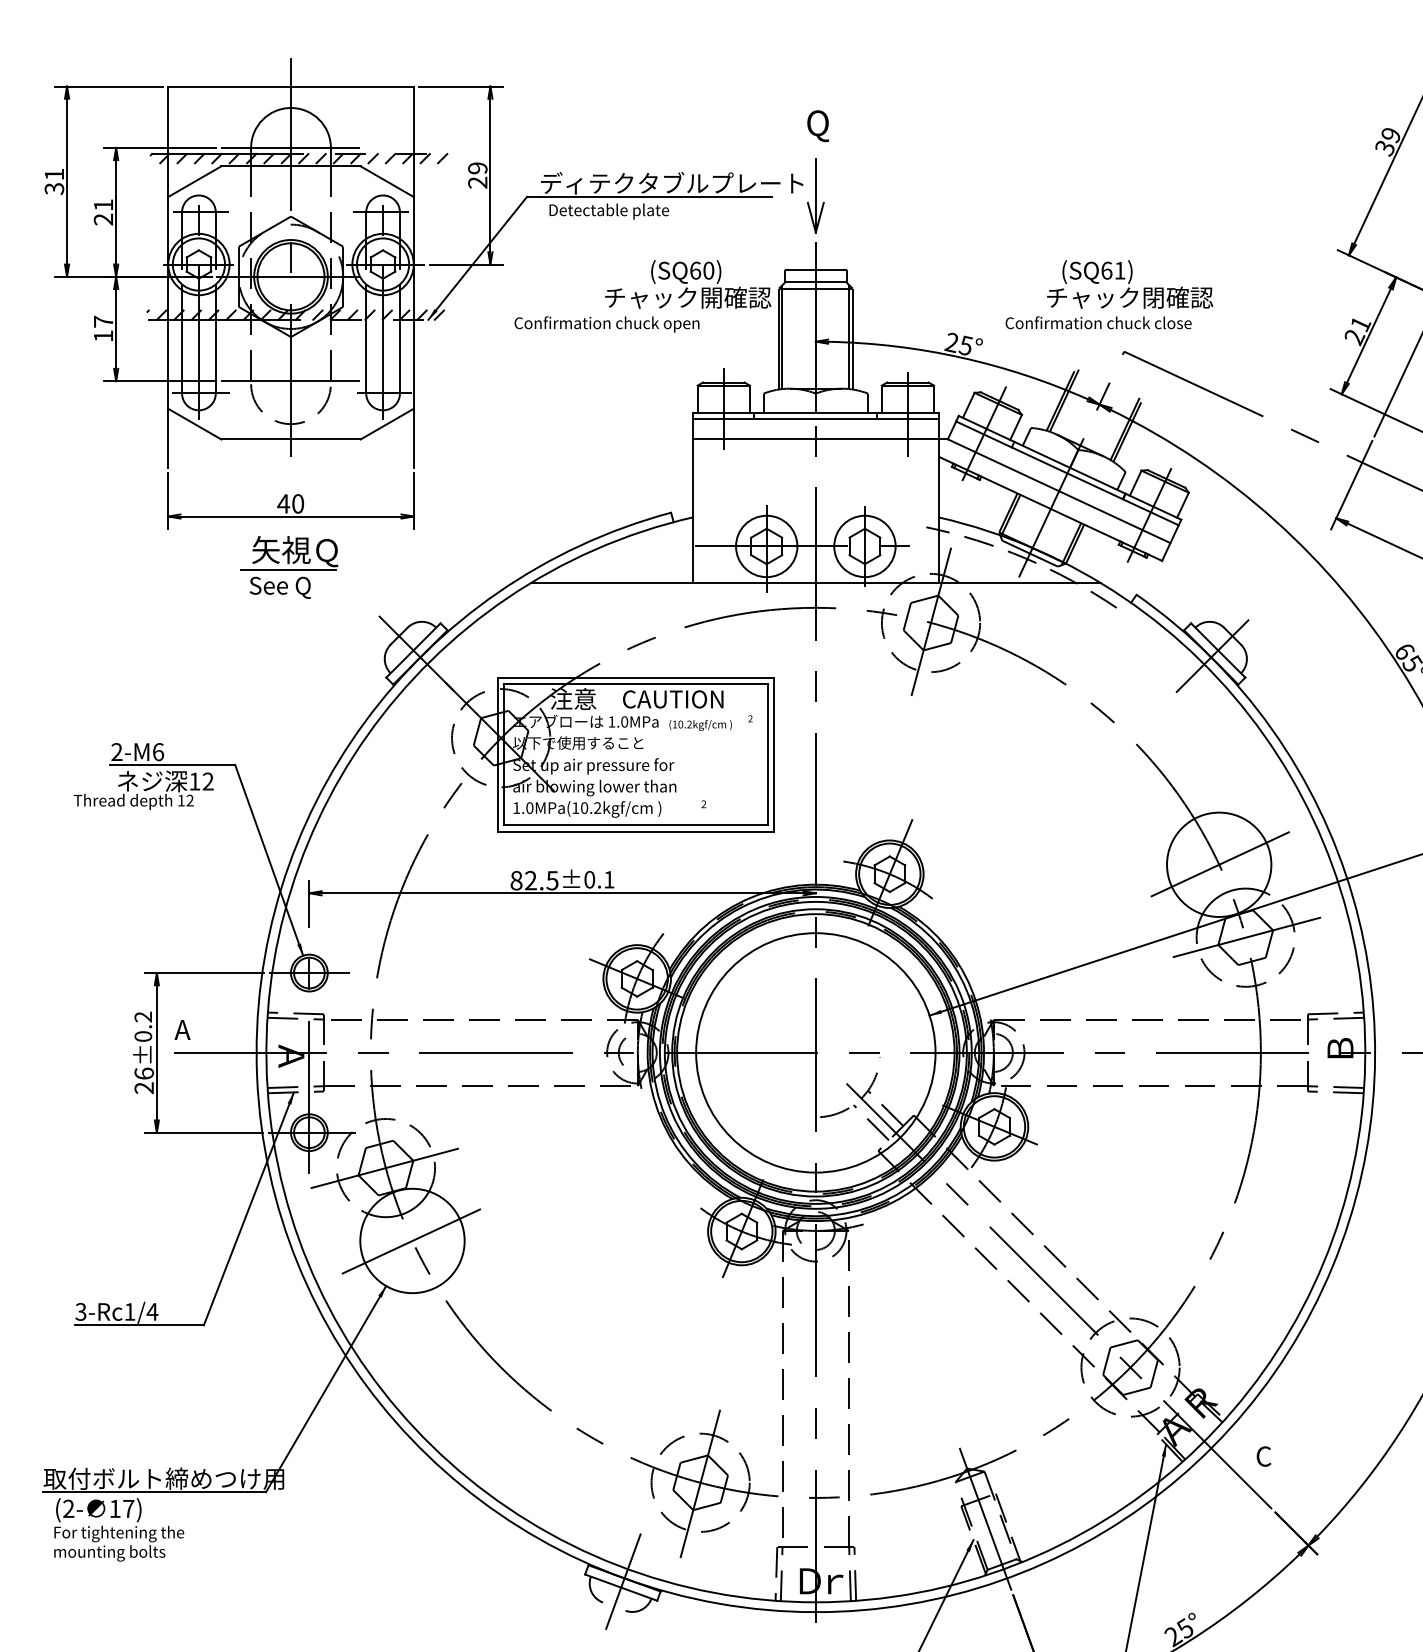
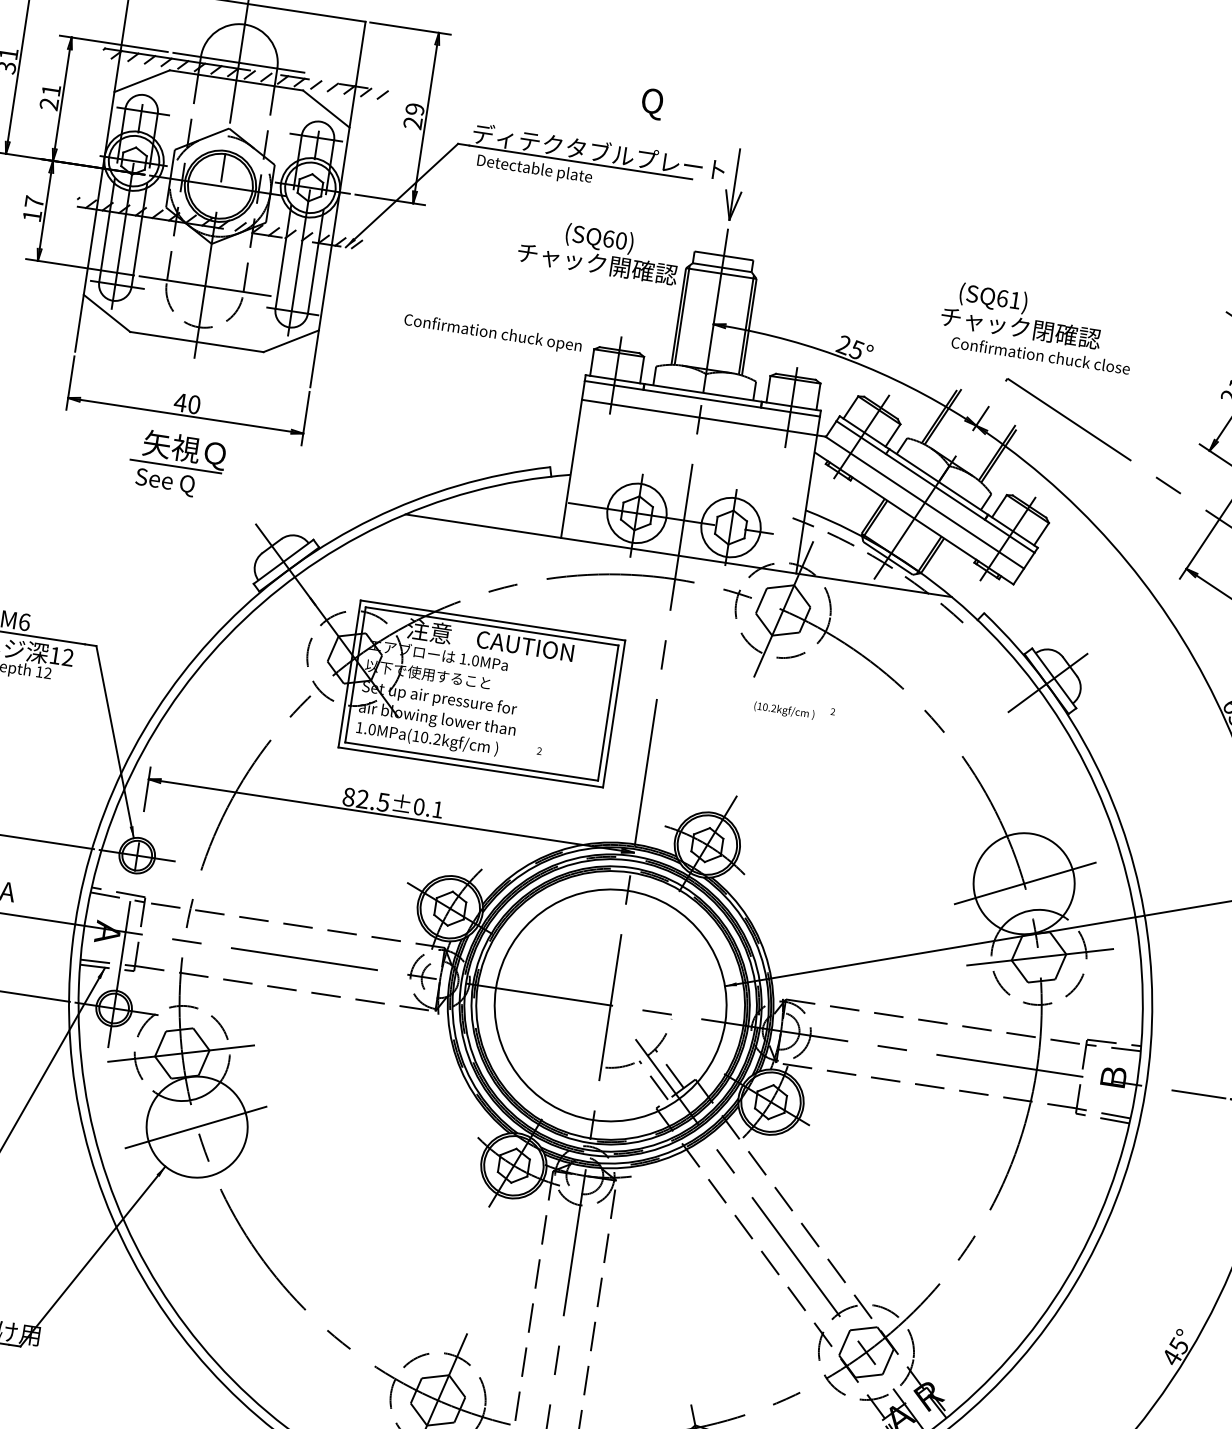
text: (818, 126) -> (652, 104), moved
text: (1098, 322) -> (1040, 355), moved
text: (606, 324) -> (492, 333), moved
text: (710, 722) -> (794, 709), moved

